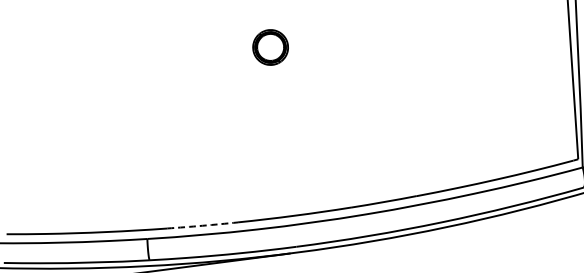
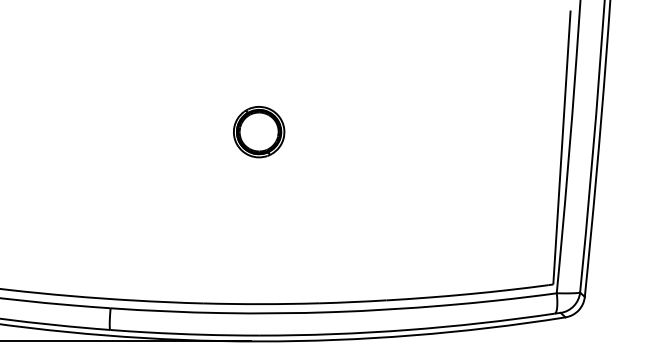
part: (270, 47) -> (259, 132), size x1.43
arc: (202, 226) -> (167, 302), dashed -> solid

